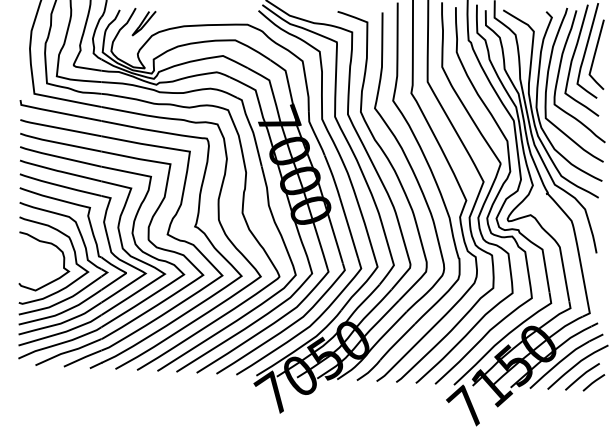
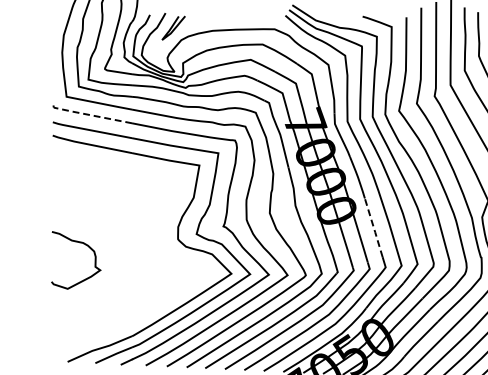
line: (56, 112) -> (88, 115), solid -> dashed
line: (349, 227) -> (374, 227), solid -> dashed
part: (101, 252) -> (132, 251), removed

